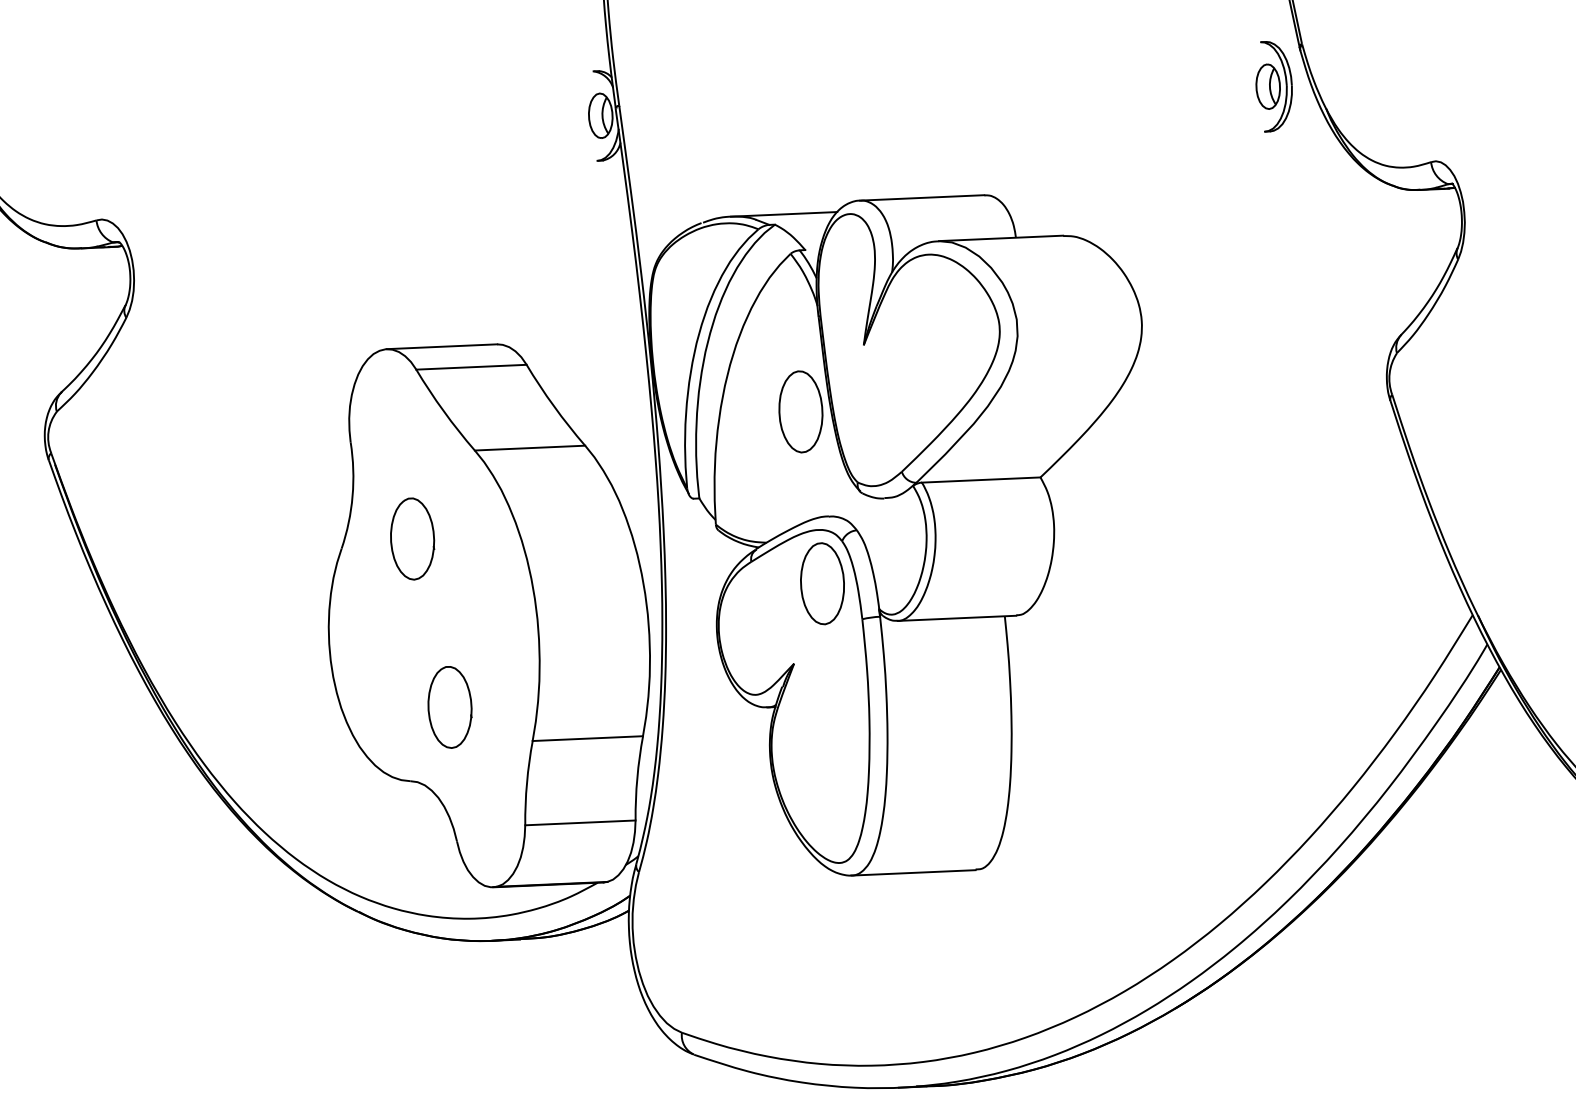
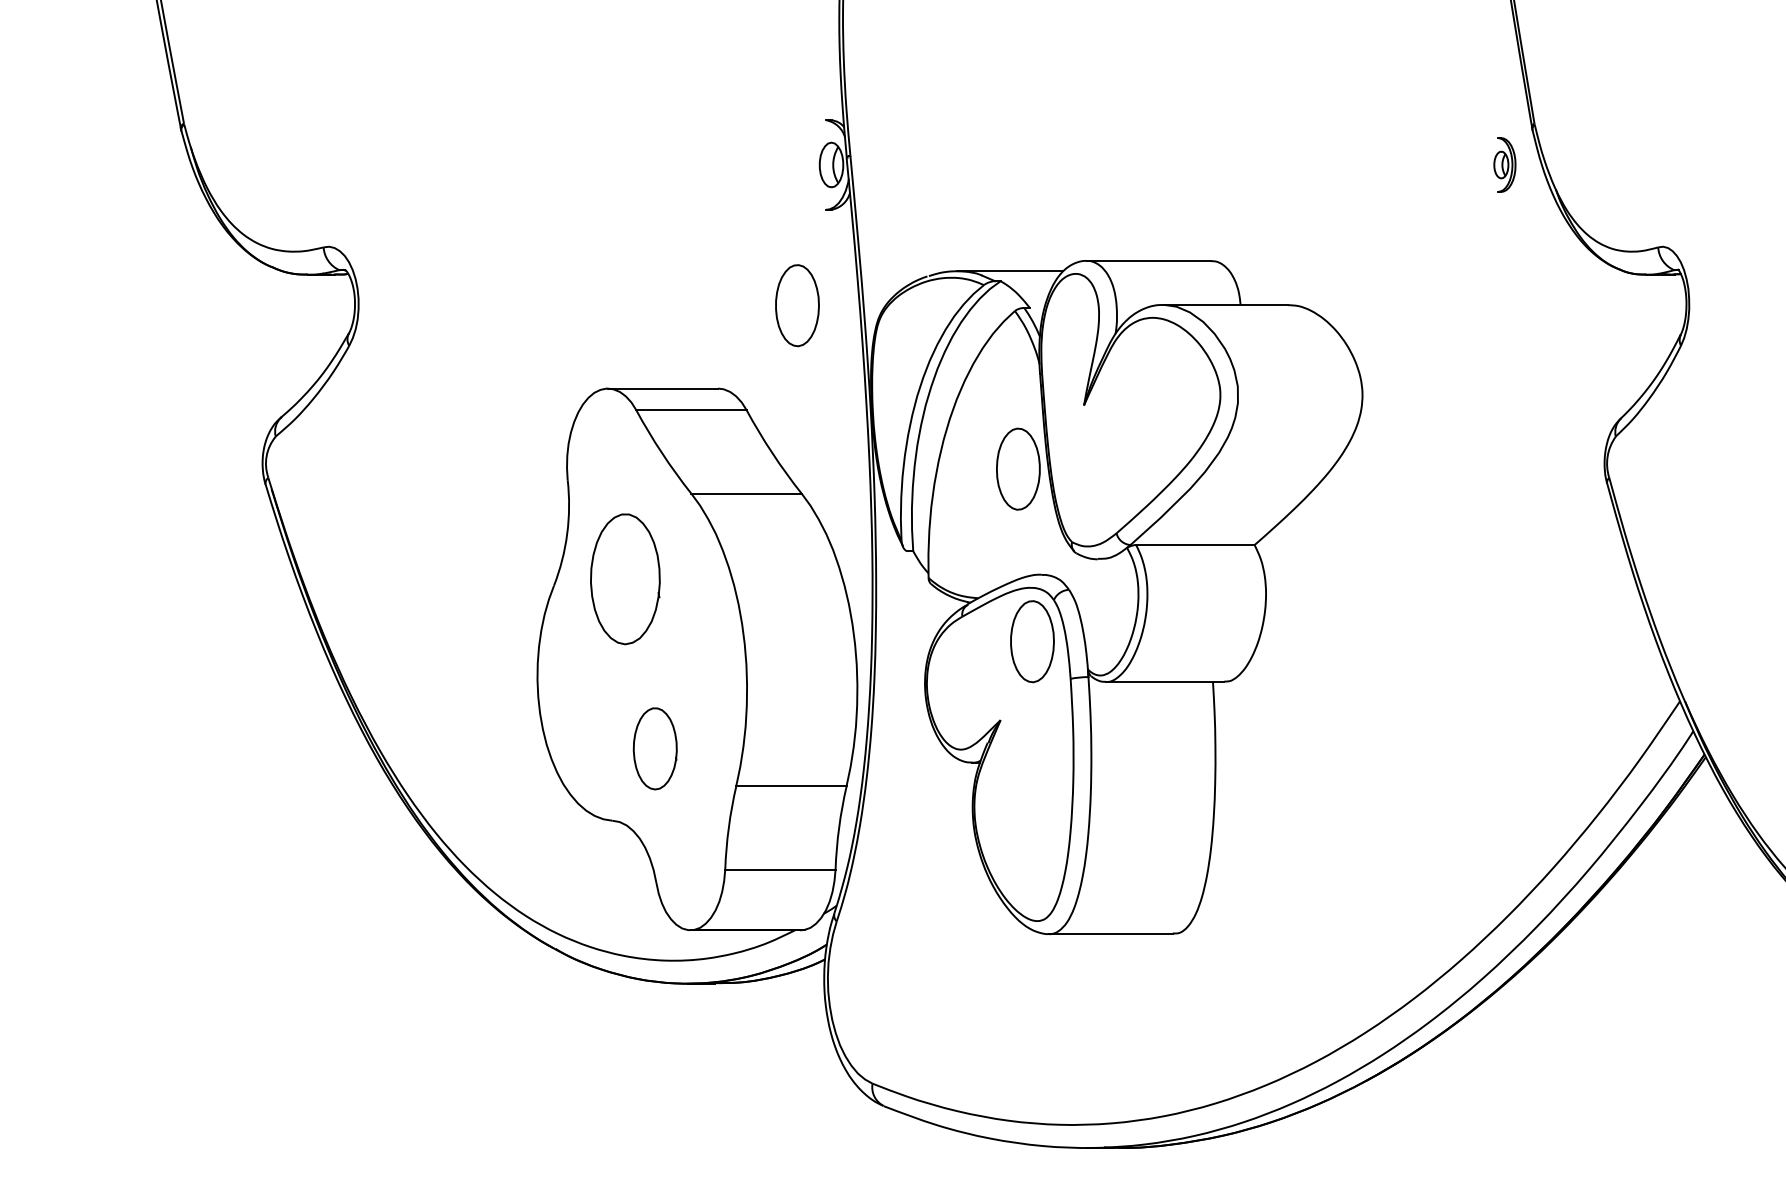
part: (1273, 85) -> (1504, 164), size x0.6
part: (572, 257) -> (797, 305), added
part: (411, 538) -> (624, 578), size x1.6

